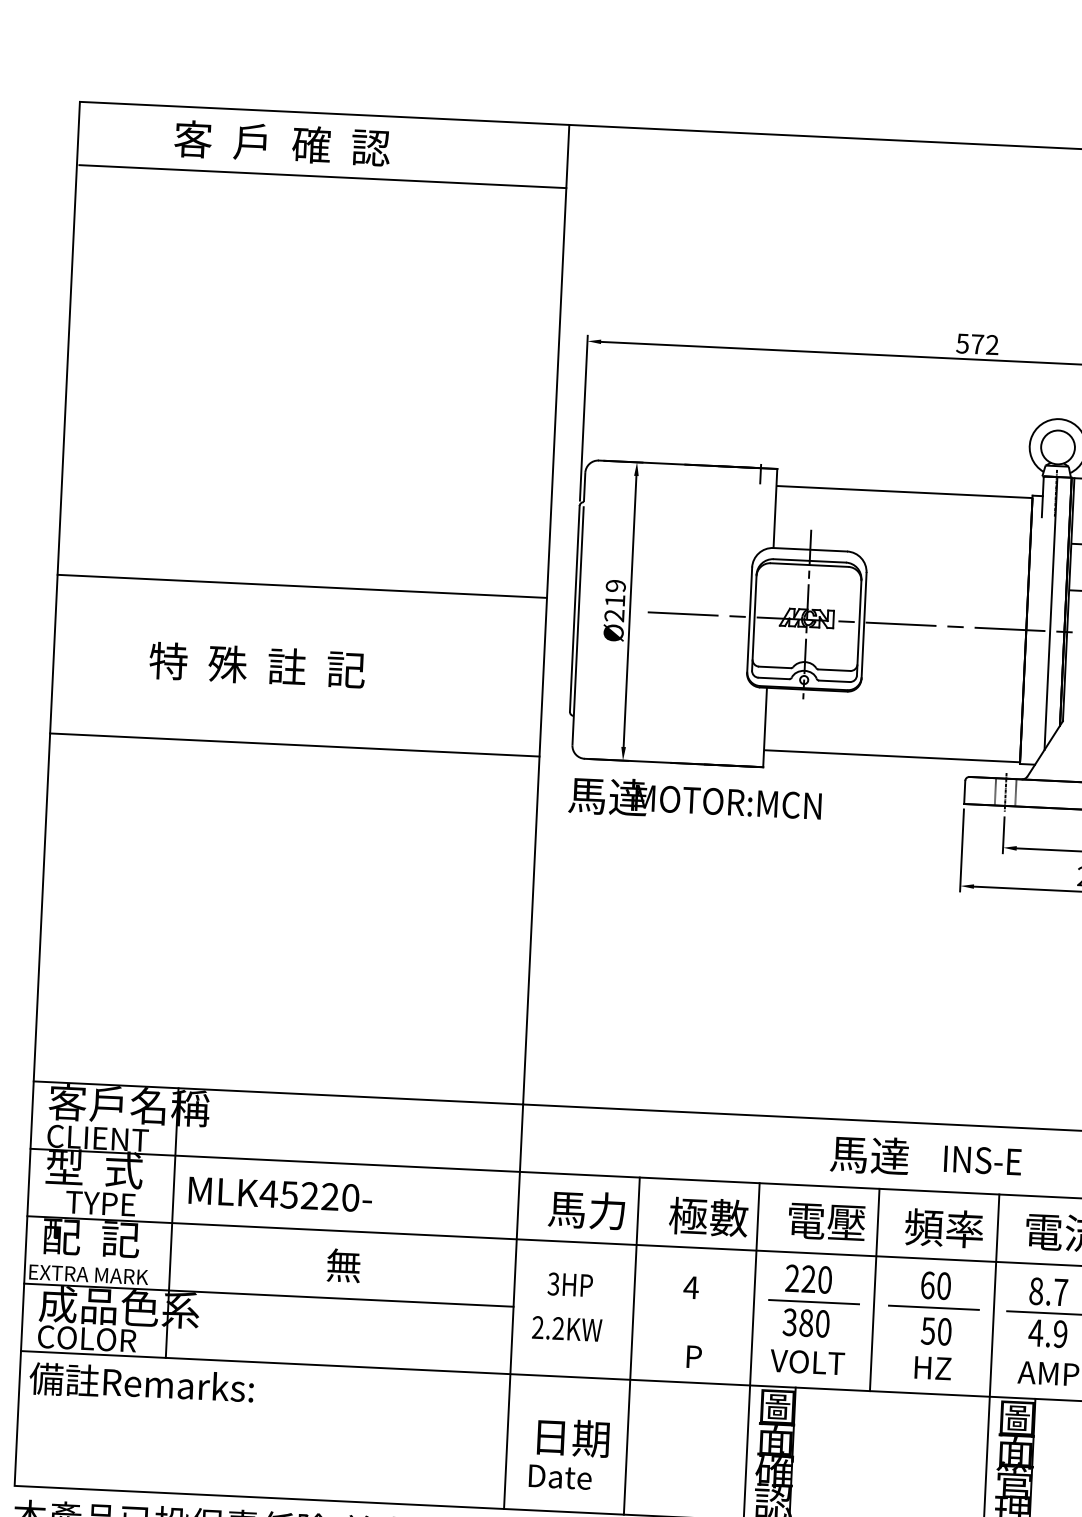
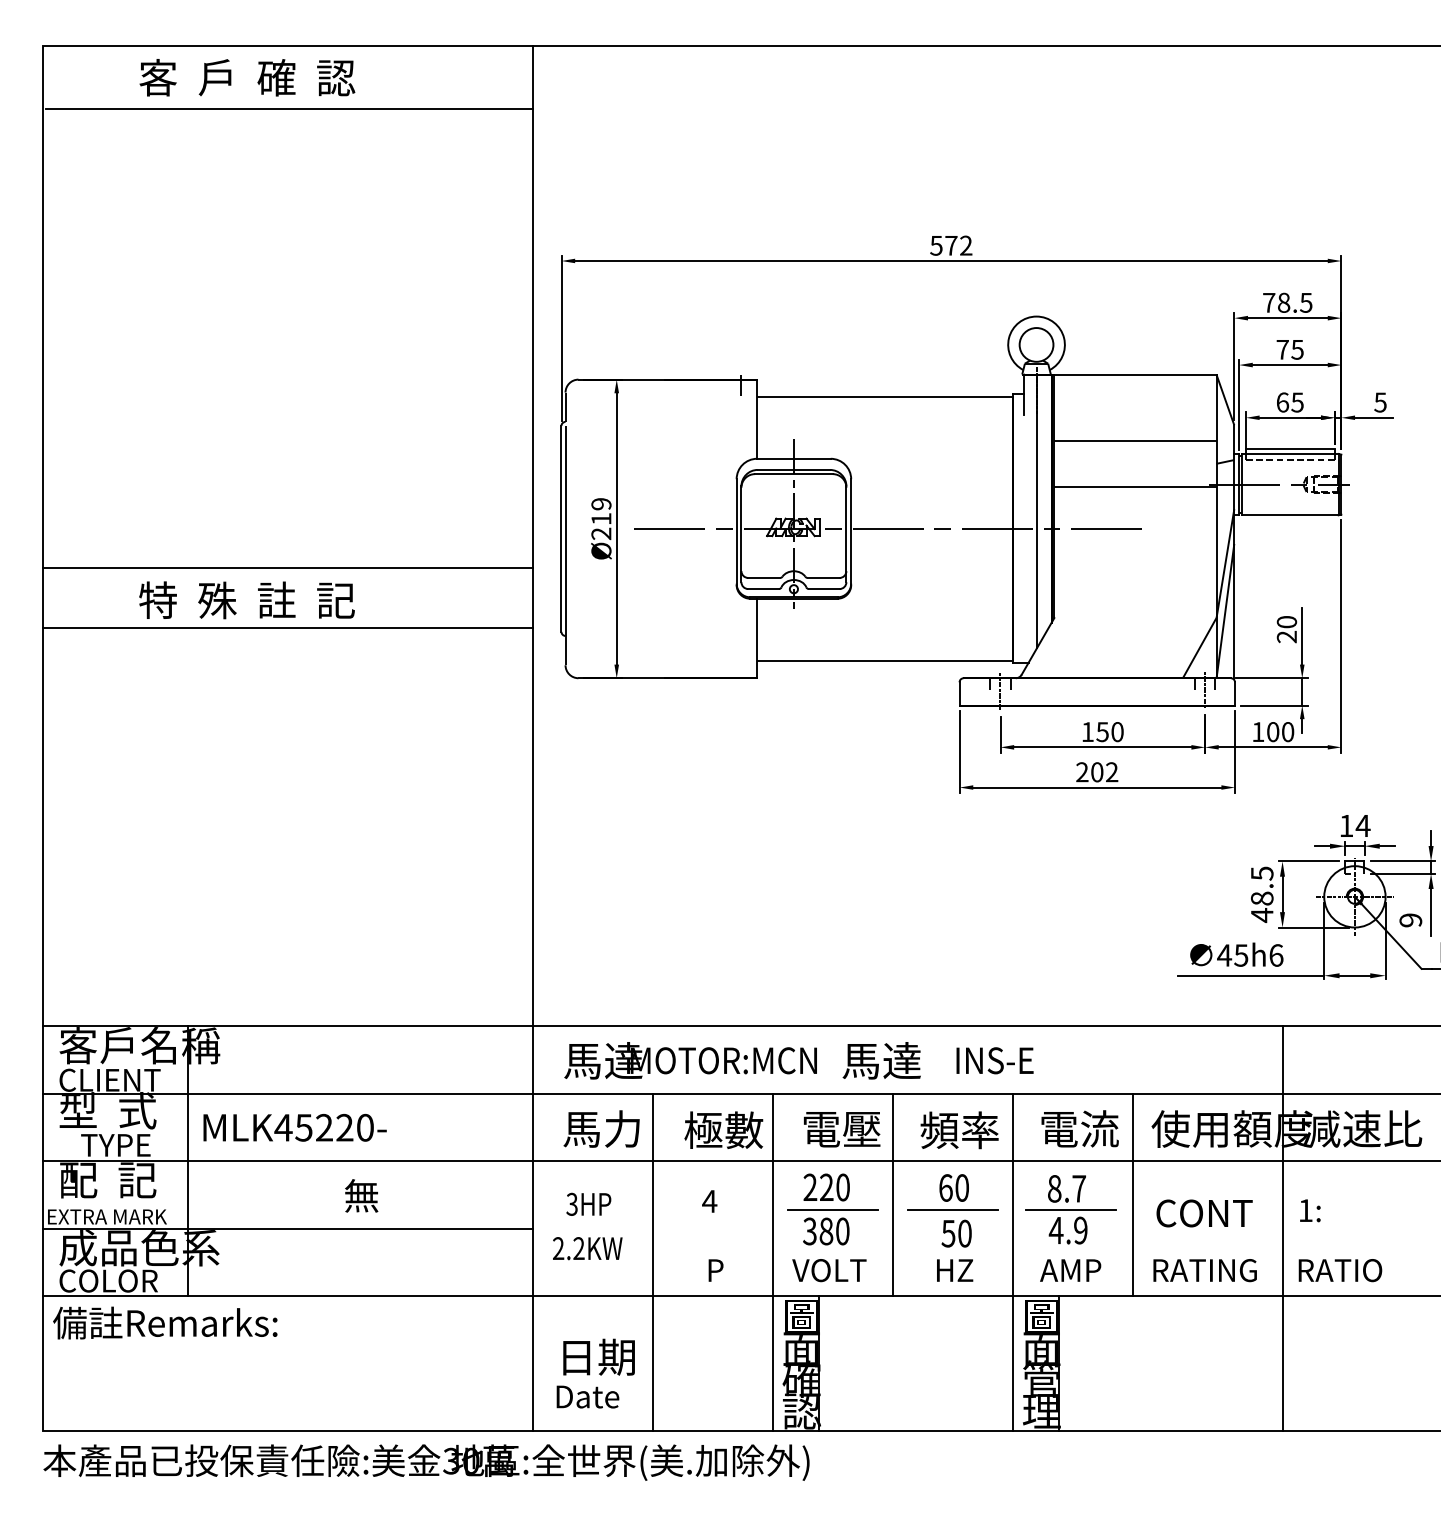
line: (302, 586) -> (288, 568), moved
line: (295, 745) -> (288, 628), moved
text: (694, 800) -> (690, 1060), moved

